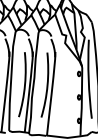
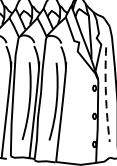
arc: (88, 79) -> (105, 94), solid -> dashed

